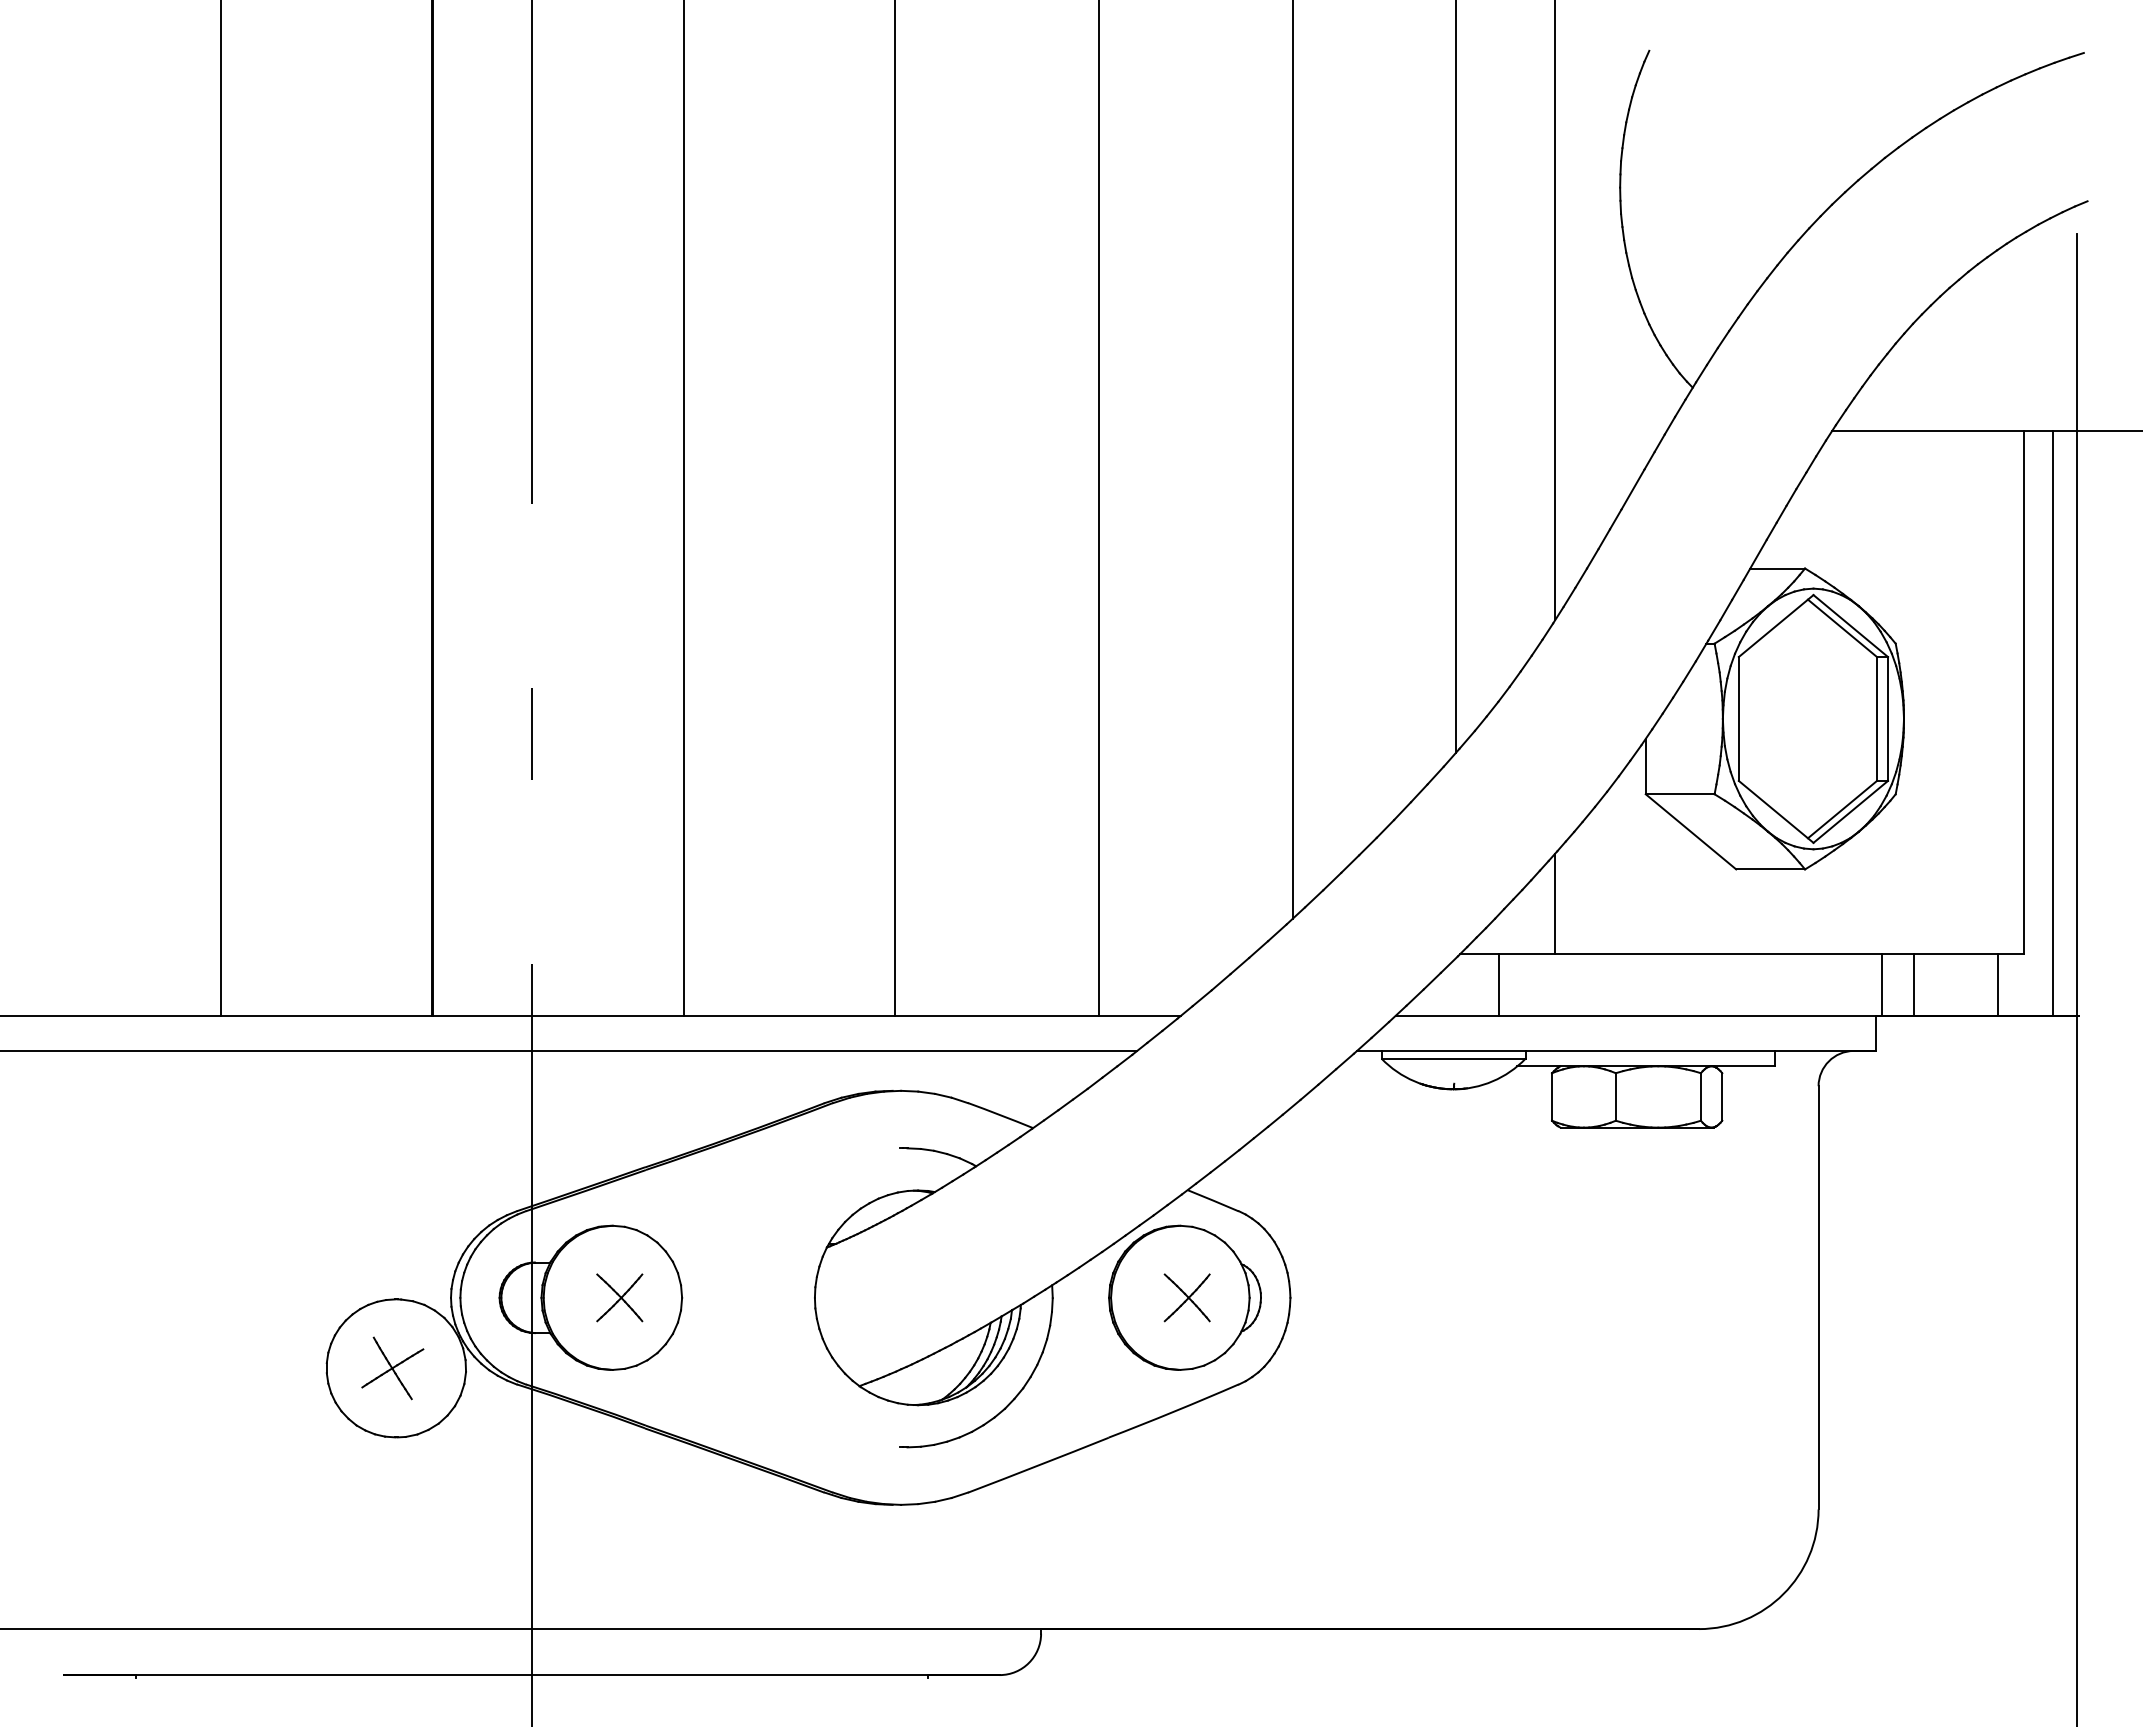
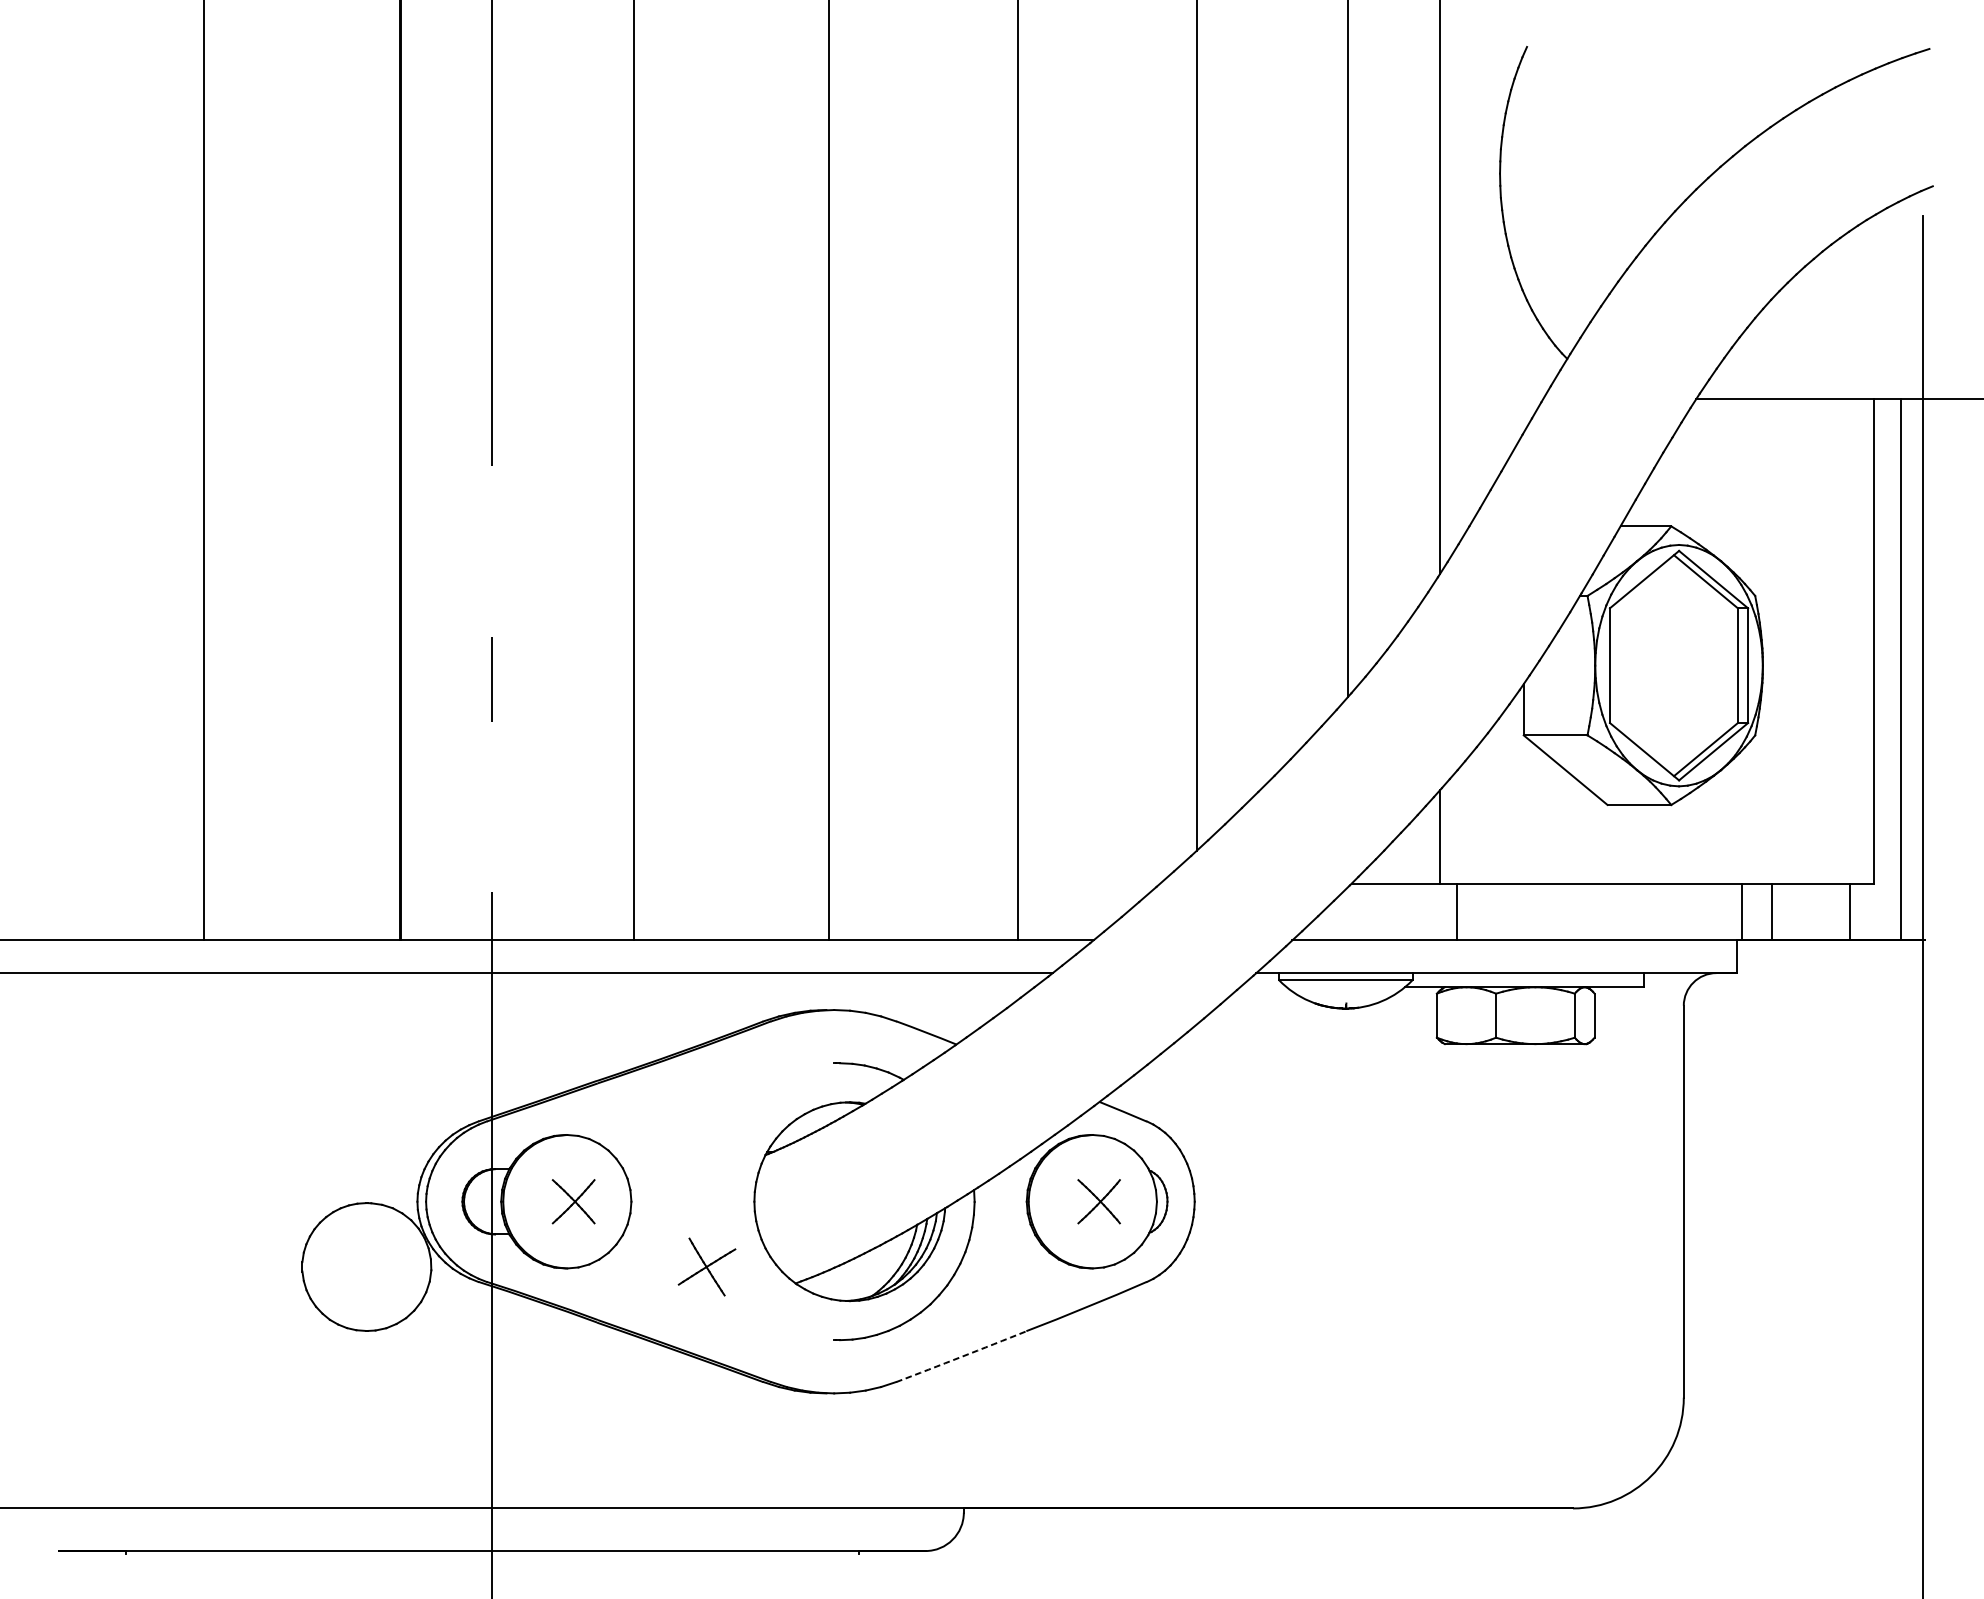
line: (1498, 984) -> (1456, 911), moved
part: (392, 1368) -> (706, 1267), moved
arc: (1038, 1465) -> (961, 1356), solid -> dashed

